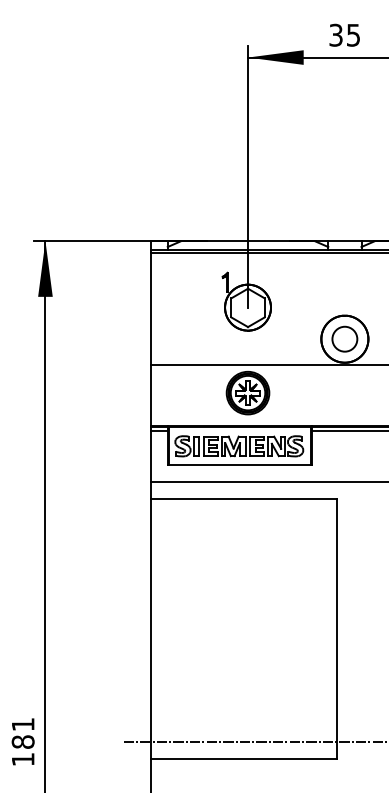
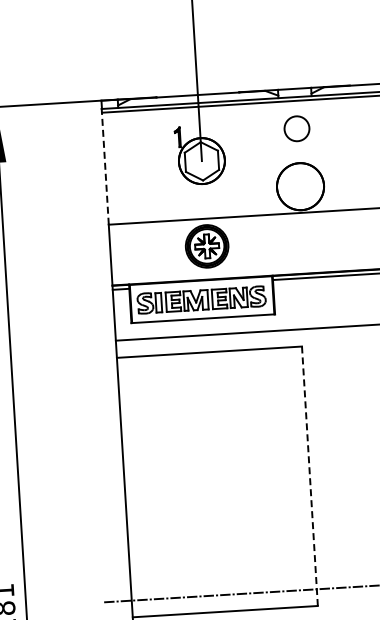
line: (151, 308) -> (105, 167), solid -> dashed
circle: (344, 338) -> (296, 128), moved
line: (336, 628) -> (309, 475), solid -> dashed

